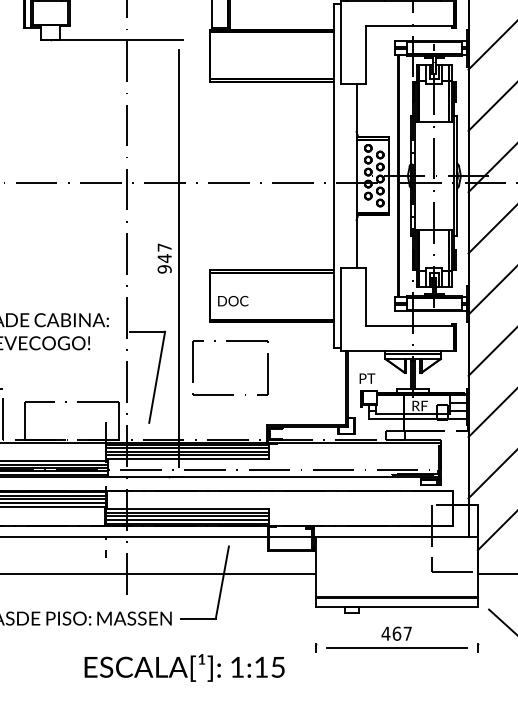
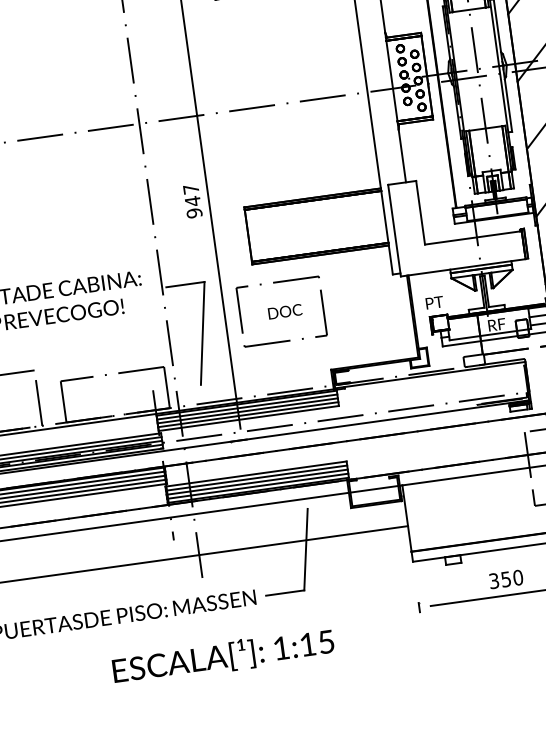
text: (233, 301) -> (285, 312), moved
text: (396, 633) -> (505, 579), 467 -> 350
text: (184, 667) -> (223, 656), moved

